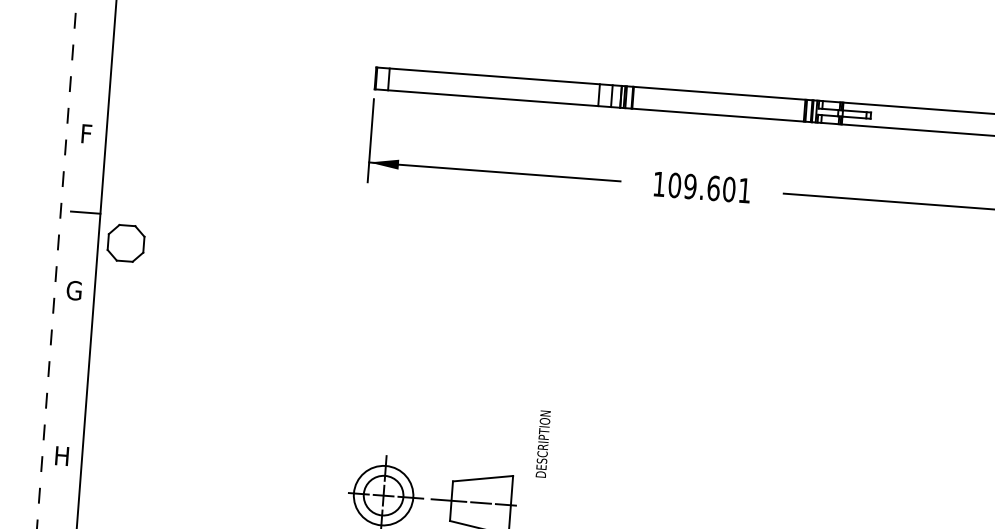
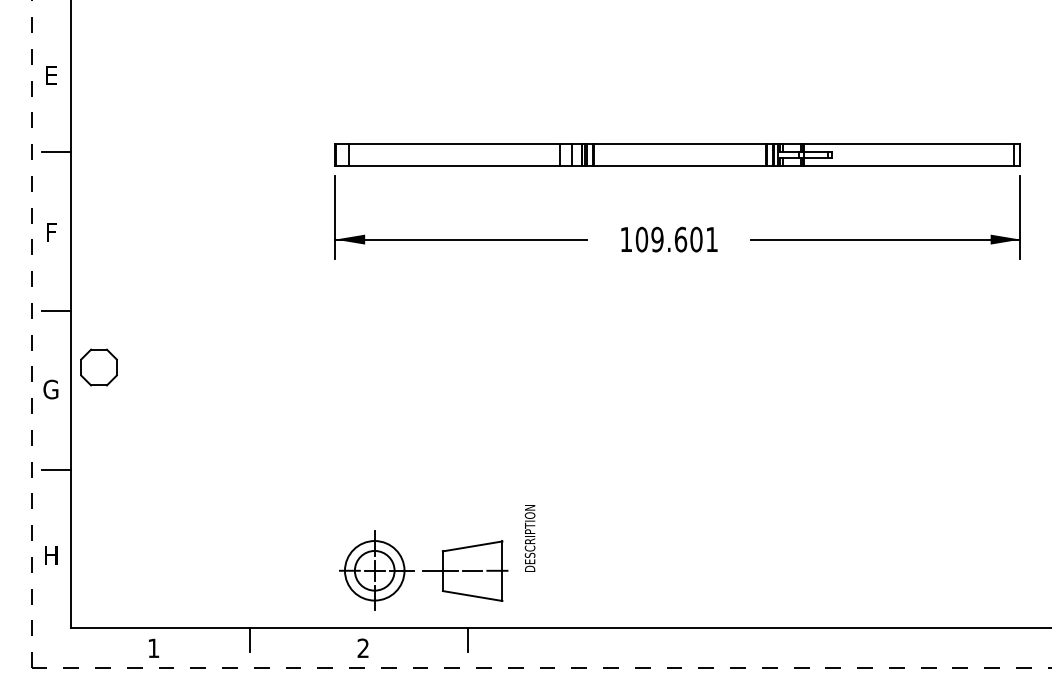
line: (97, 54) -> (56, 152), added
part: (125, 243) -> (98, 367), moved
line: (73, 370) -> (56, 469), added
text: (542, 444) -> (529, 538), moved

